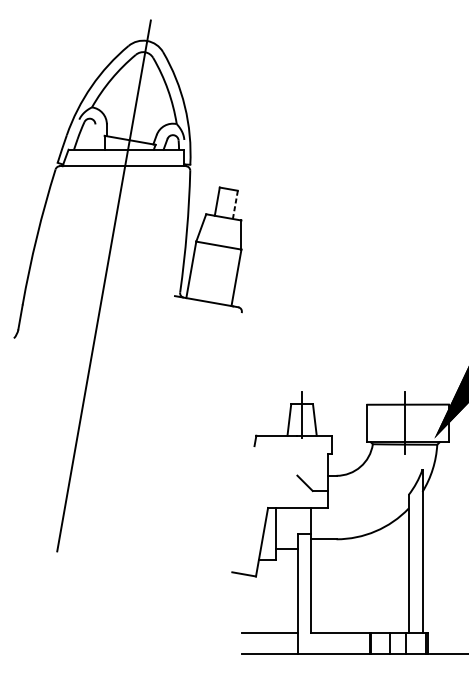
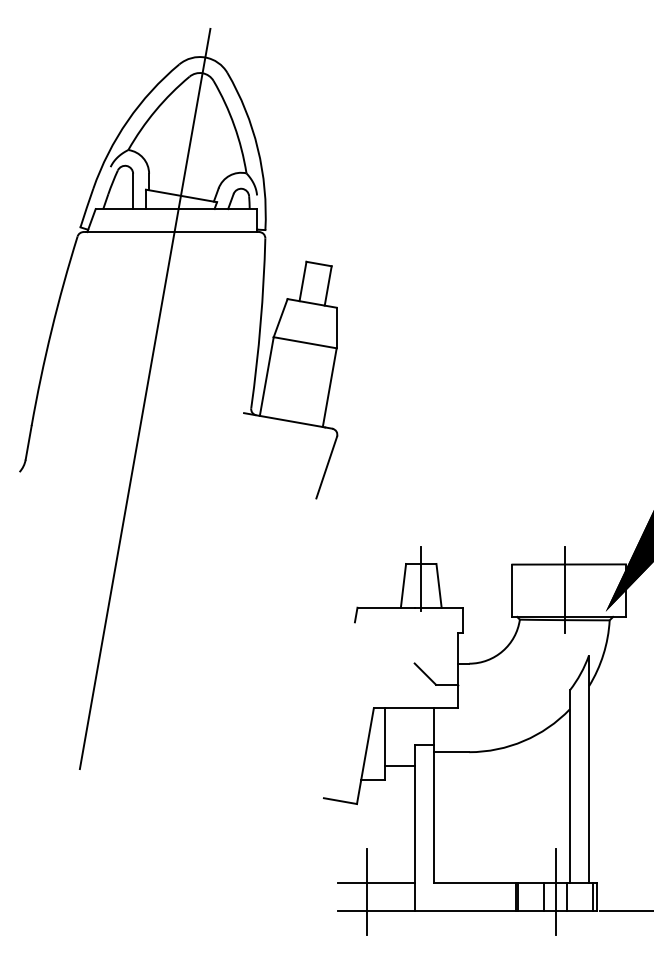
line: (95, 137) -> (133, 191), added
line: (235, 204) -> (328, 285), dashed -> solid
line: (234, 335) -> (326, 467), added
line: (262, 639) -> (366, 891), added
line: (398, 639) -> (555, 891), added

